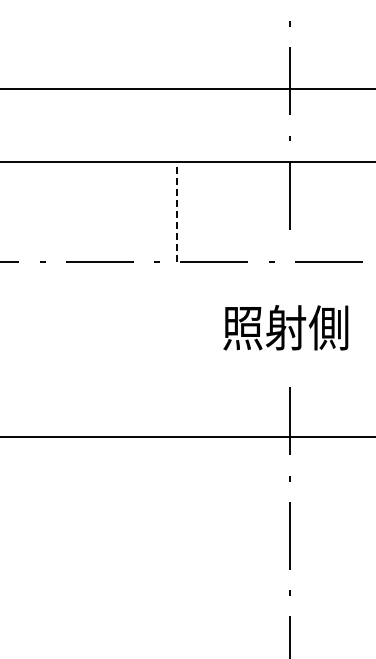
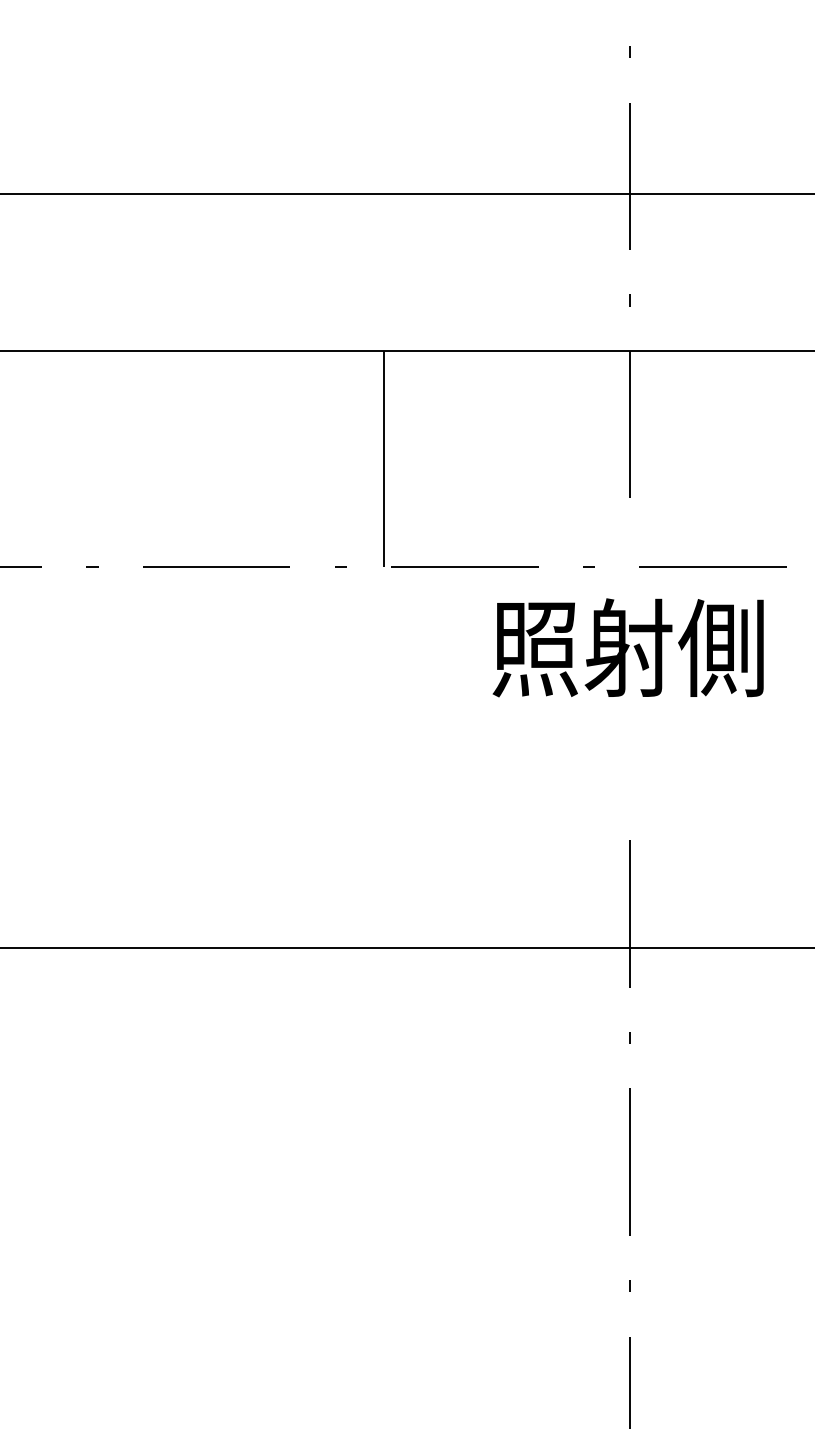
line: (177, 211) -> (384, 458), dashed -> solid
text: (285, 327) -> (627, 647), moved

